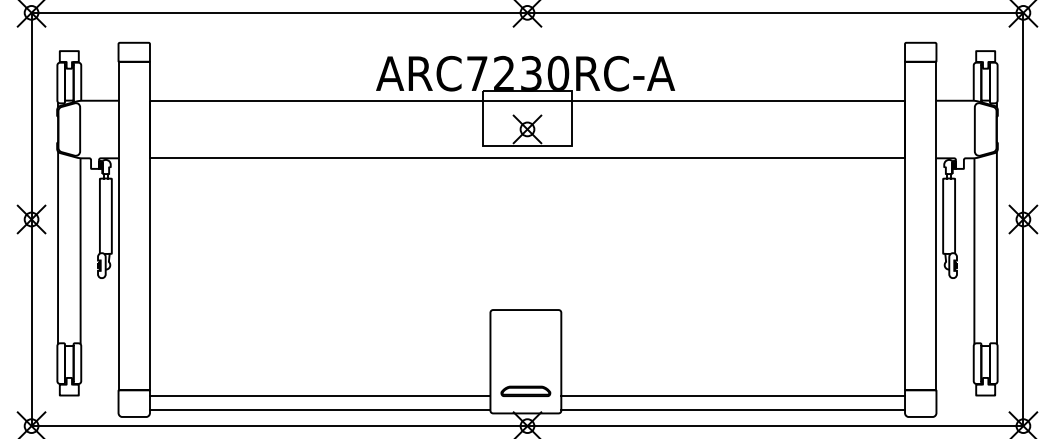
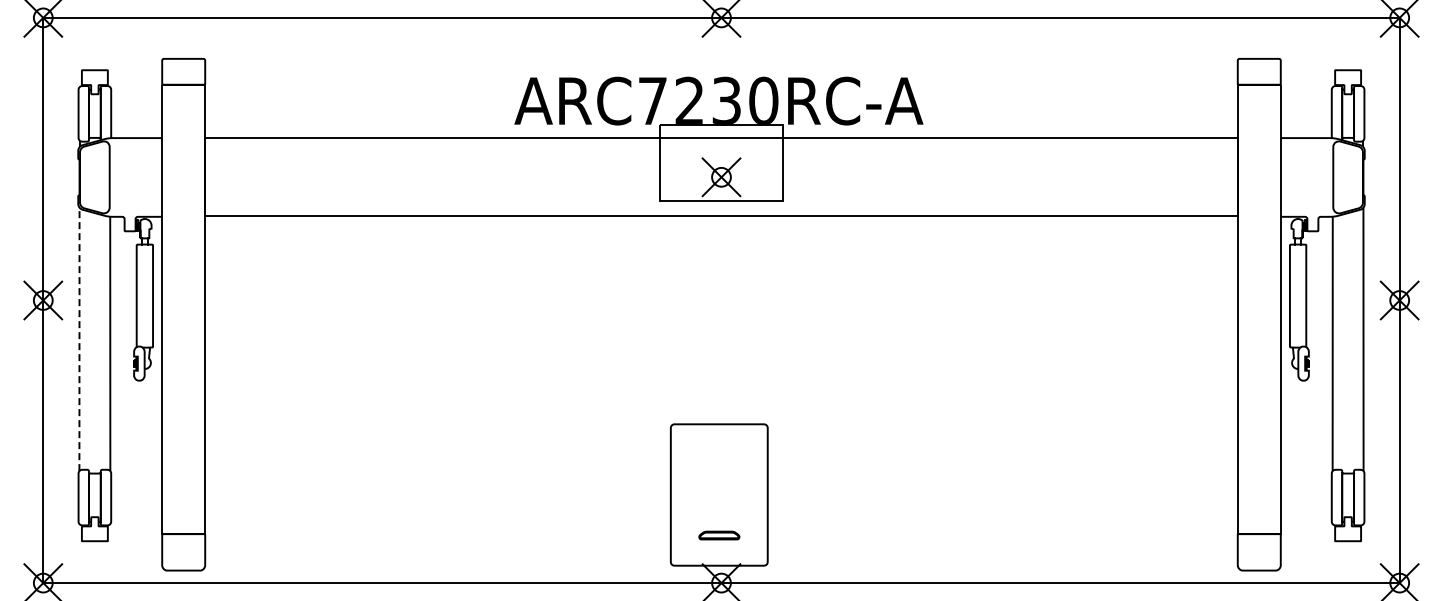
line: (58, 248) -> (79, 339), solid -> dashed
part: (526, 391) -> (719, 535), size x0.6
line: (319, 396) -> (437, 542), removed
line: (732, 396) -> (1002, 542), removed
line: (319, 409) -> (437, 560), removed
line: (732, 409) -> (1002, 560), removed

